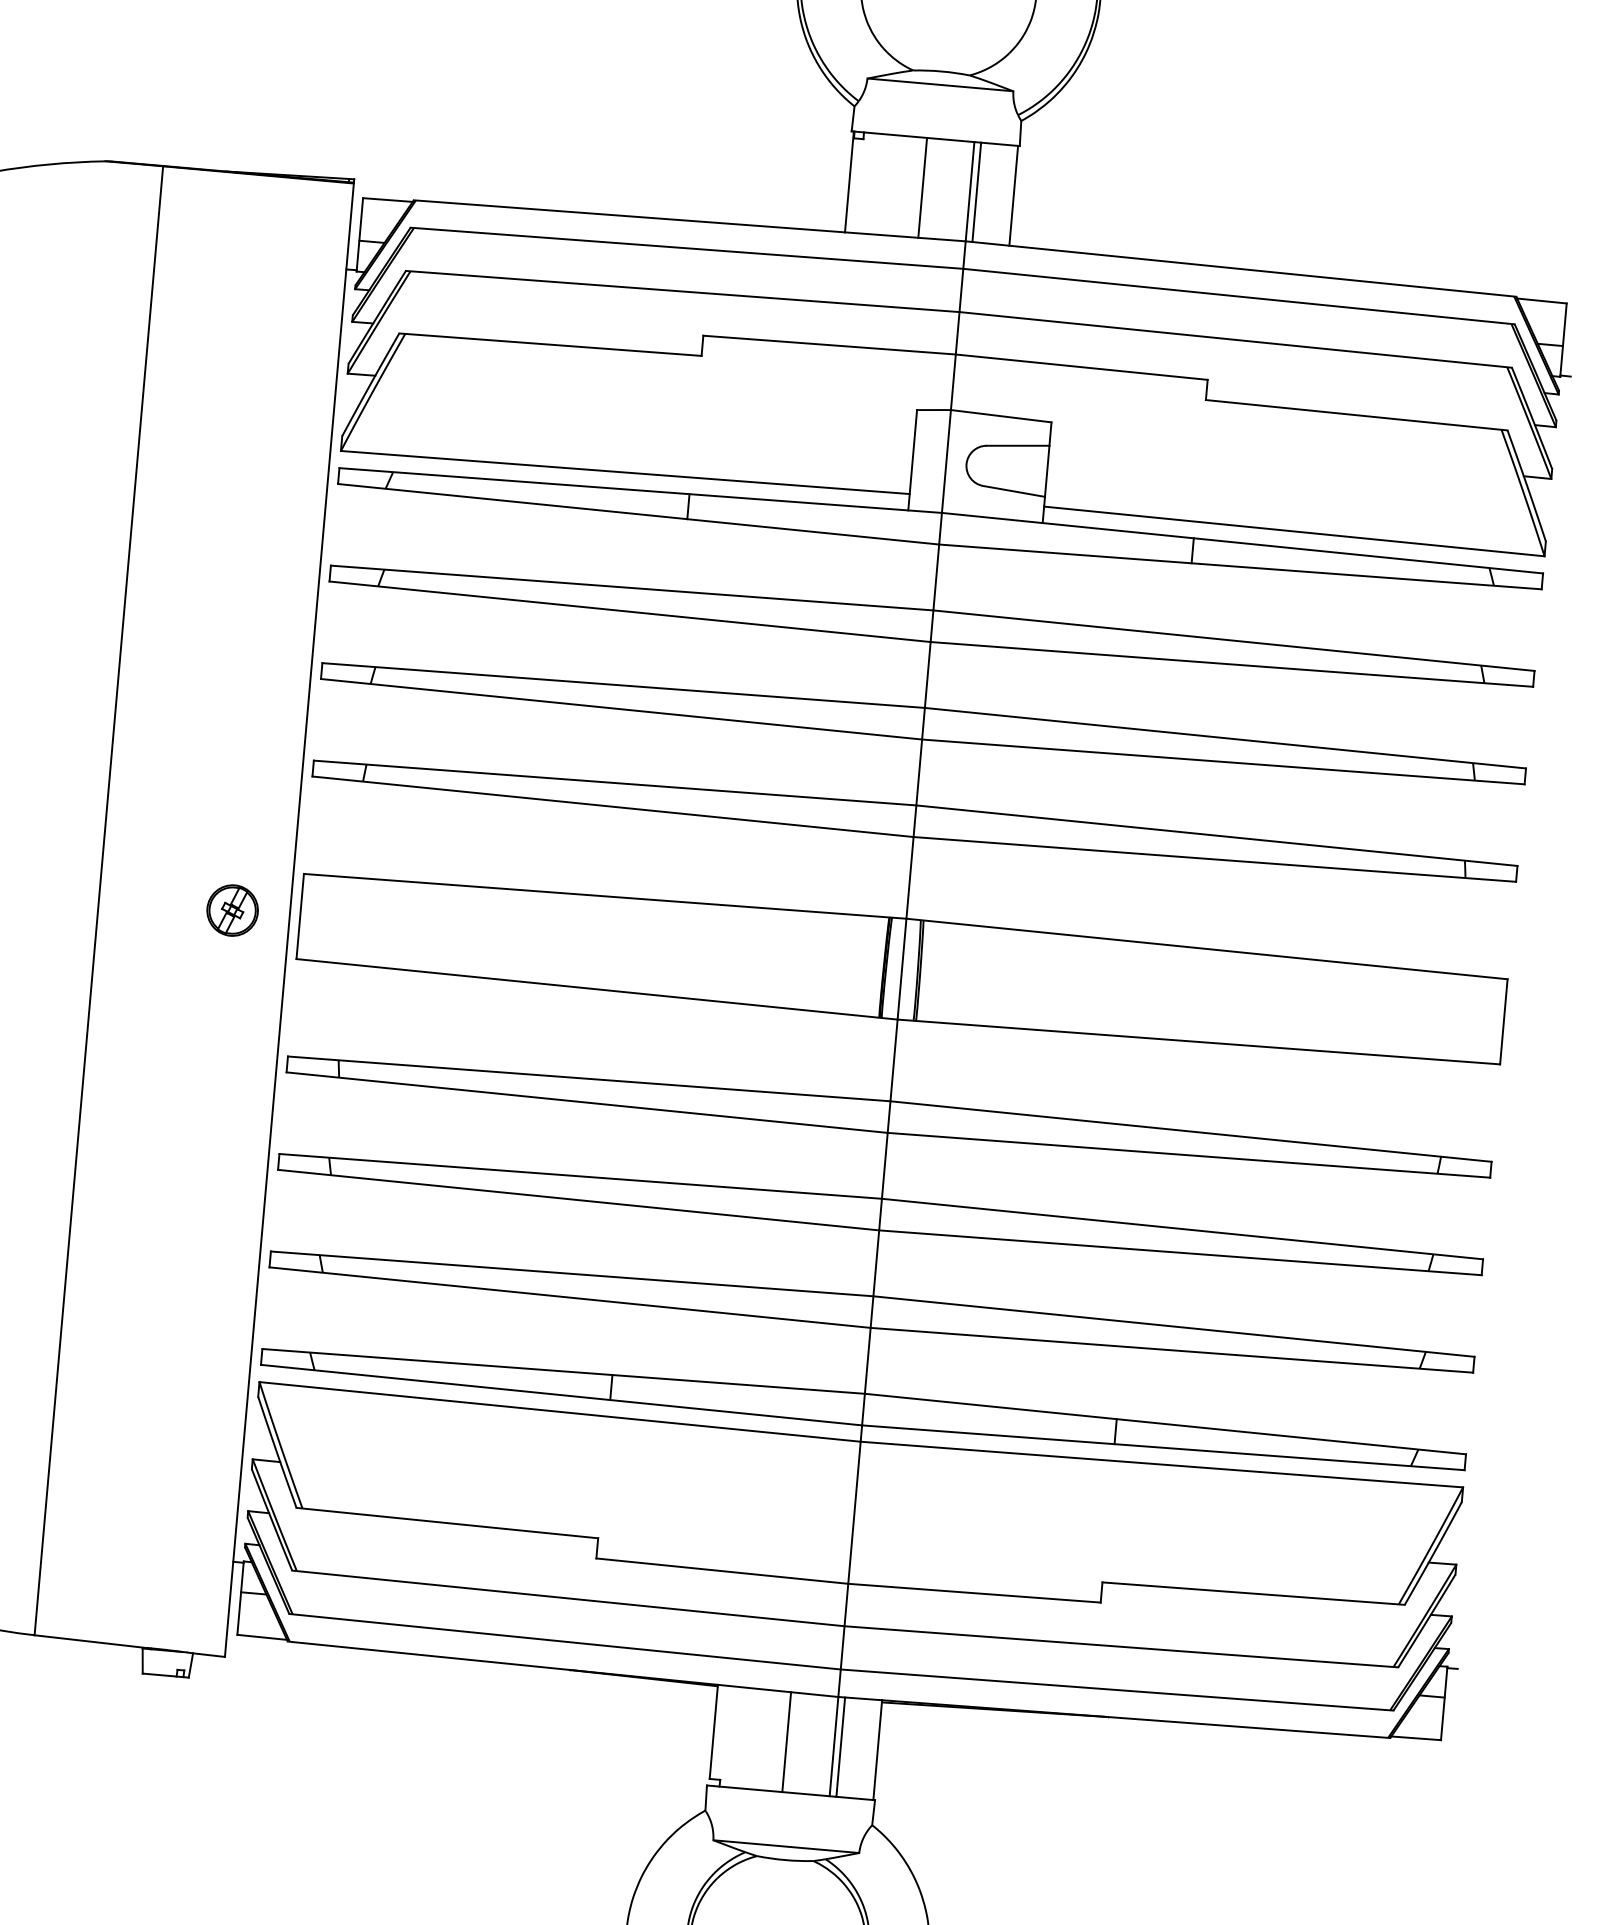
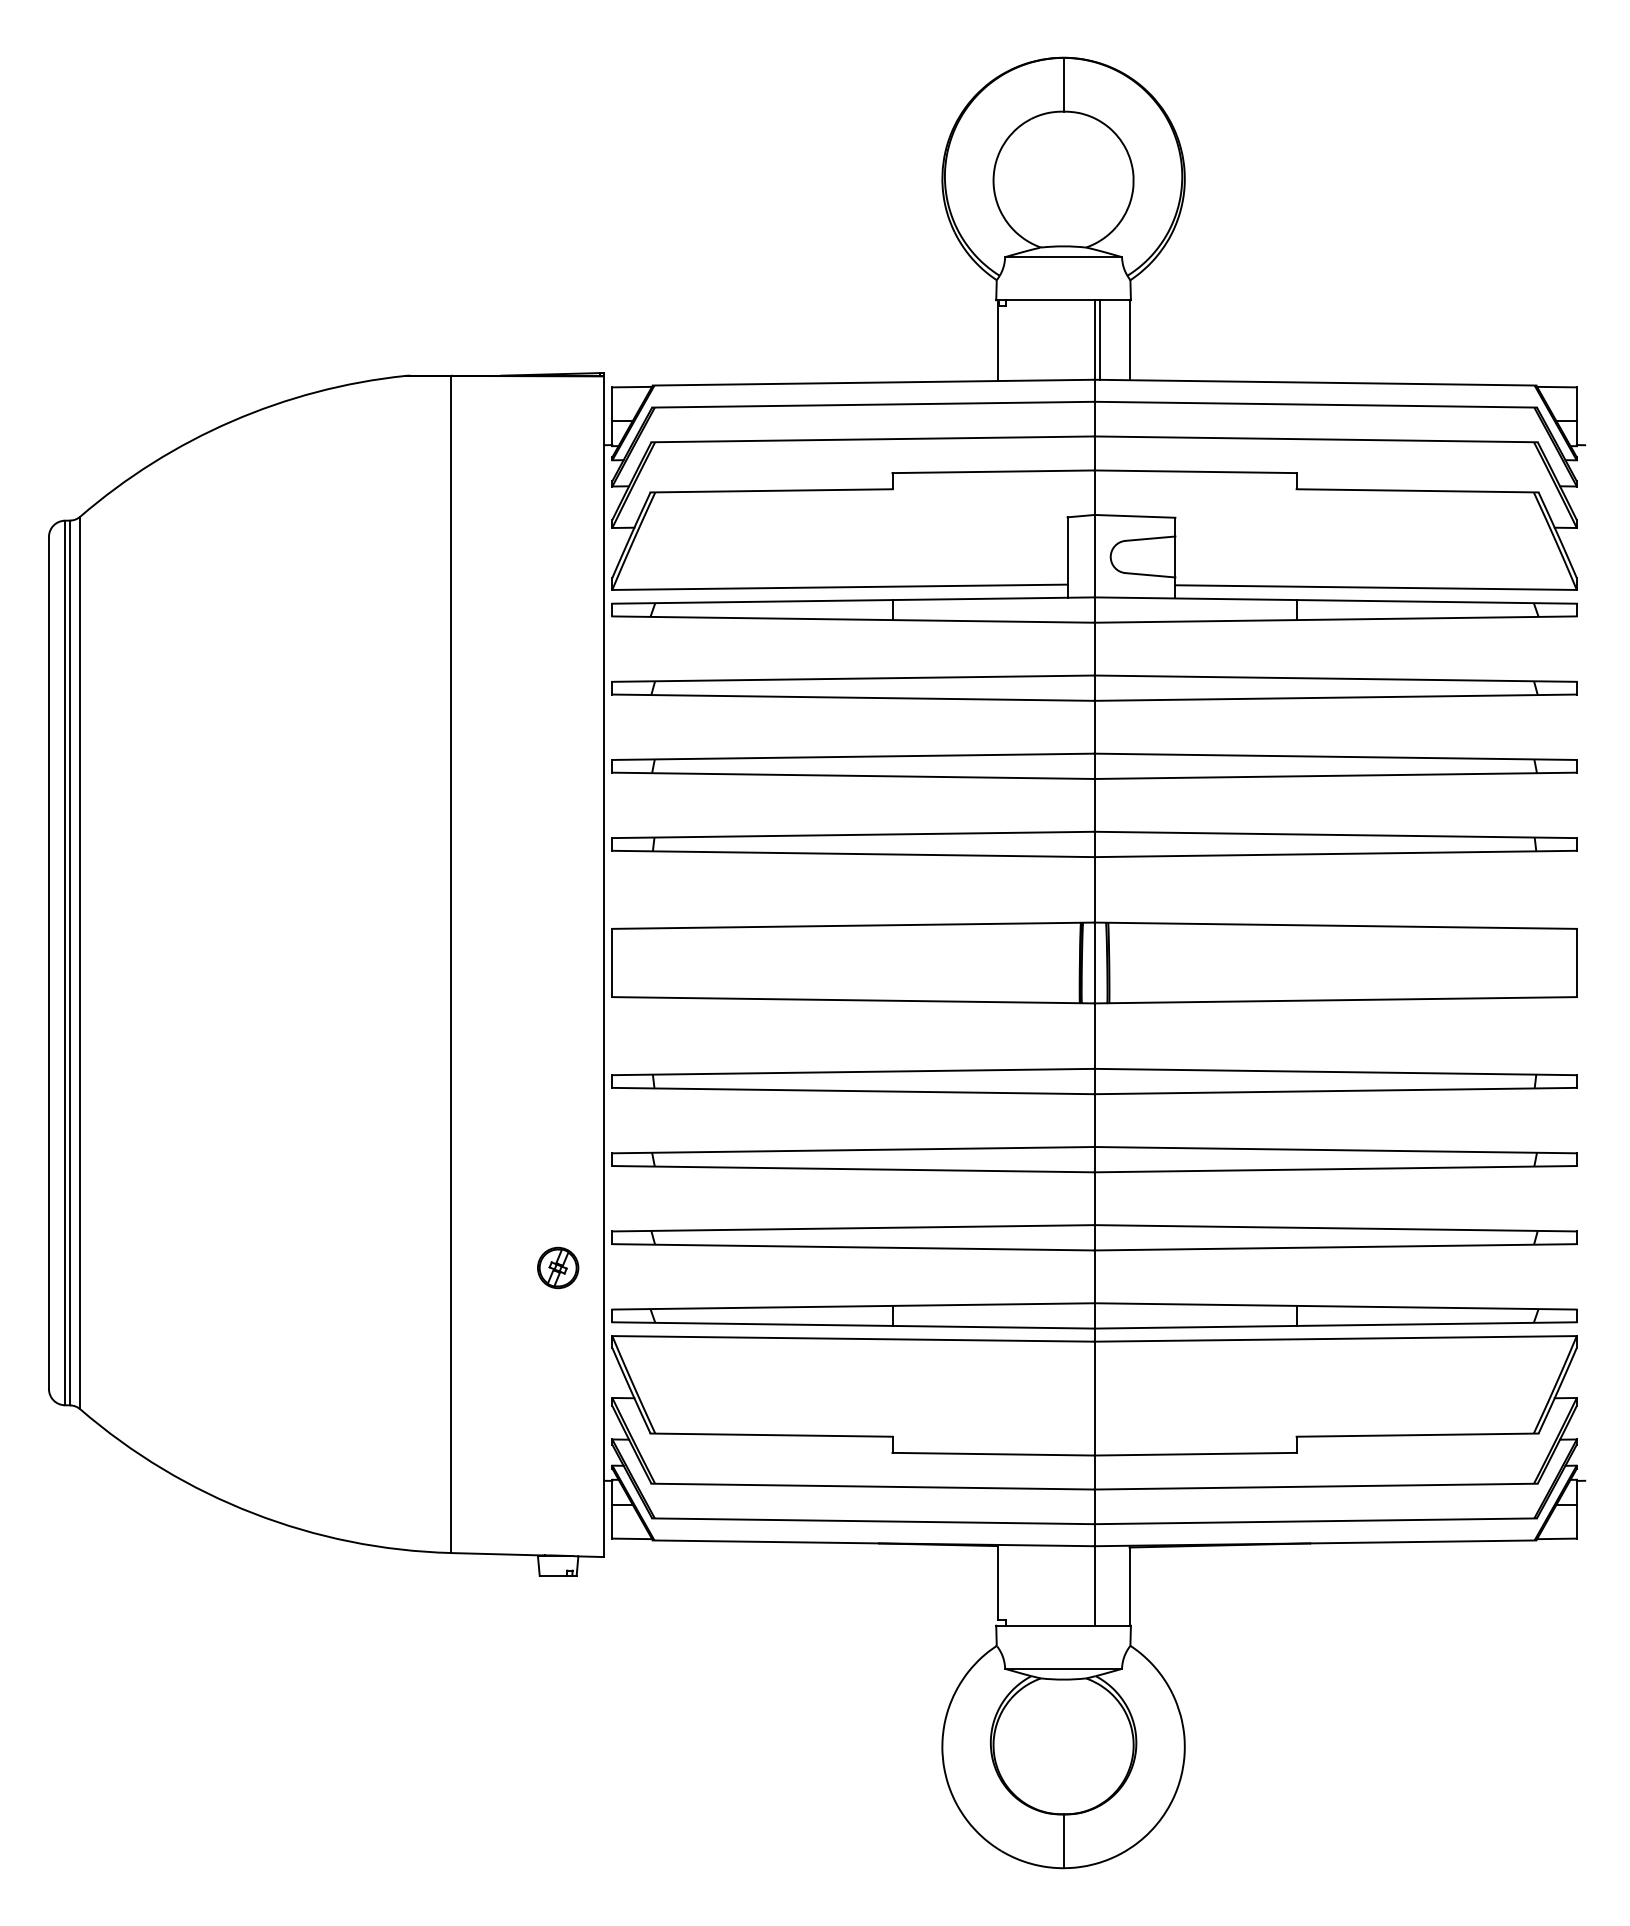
line: (922, 188) -> (1056, 340), removed
part: (233, 910) -> (558, 1267), moved
line: (786, 1741) -> (1056, 1585), removed
line: (840, 1746) -> (1099, 1585), removed

